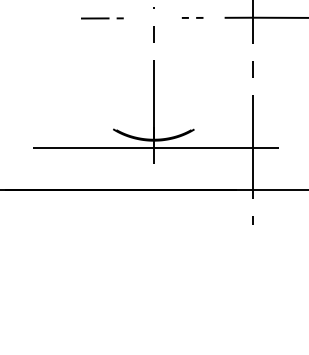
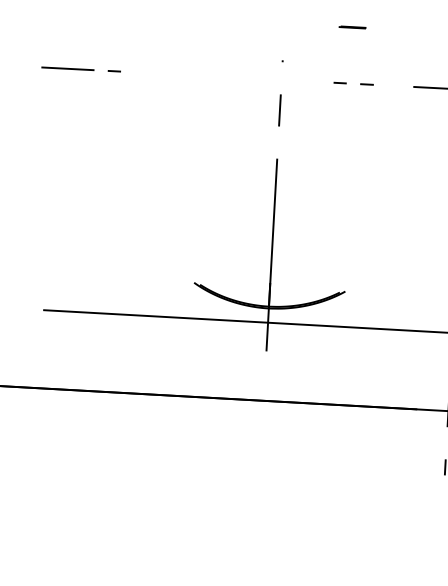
line: (102, 18) -> (81, 69), moved

